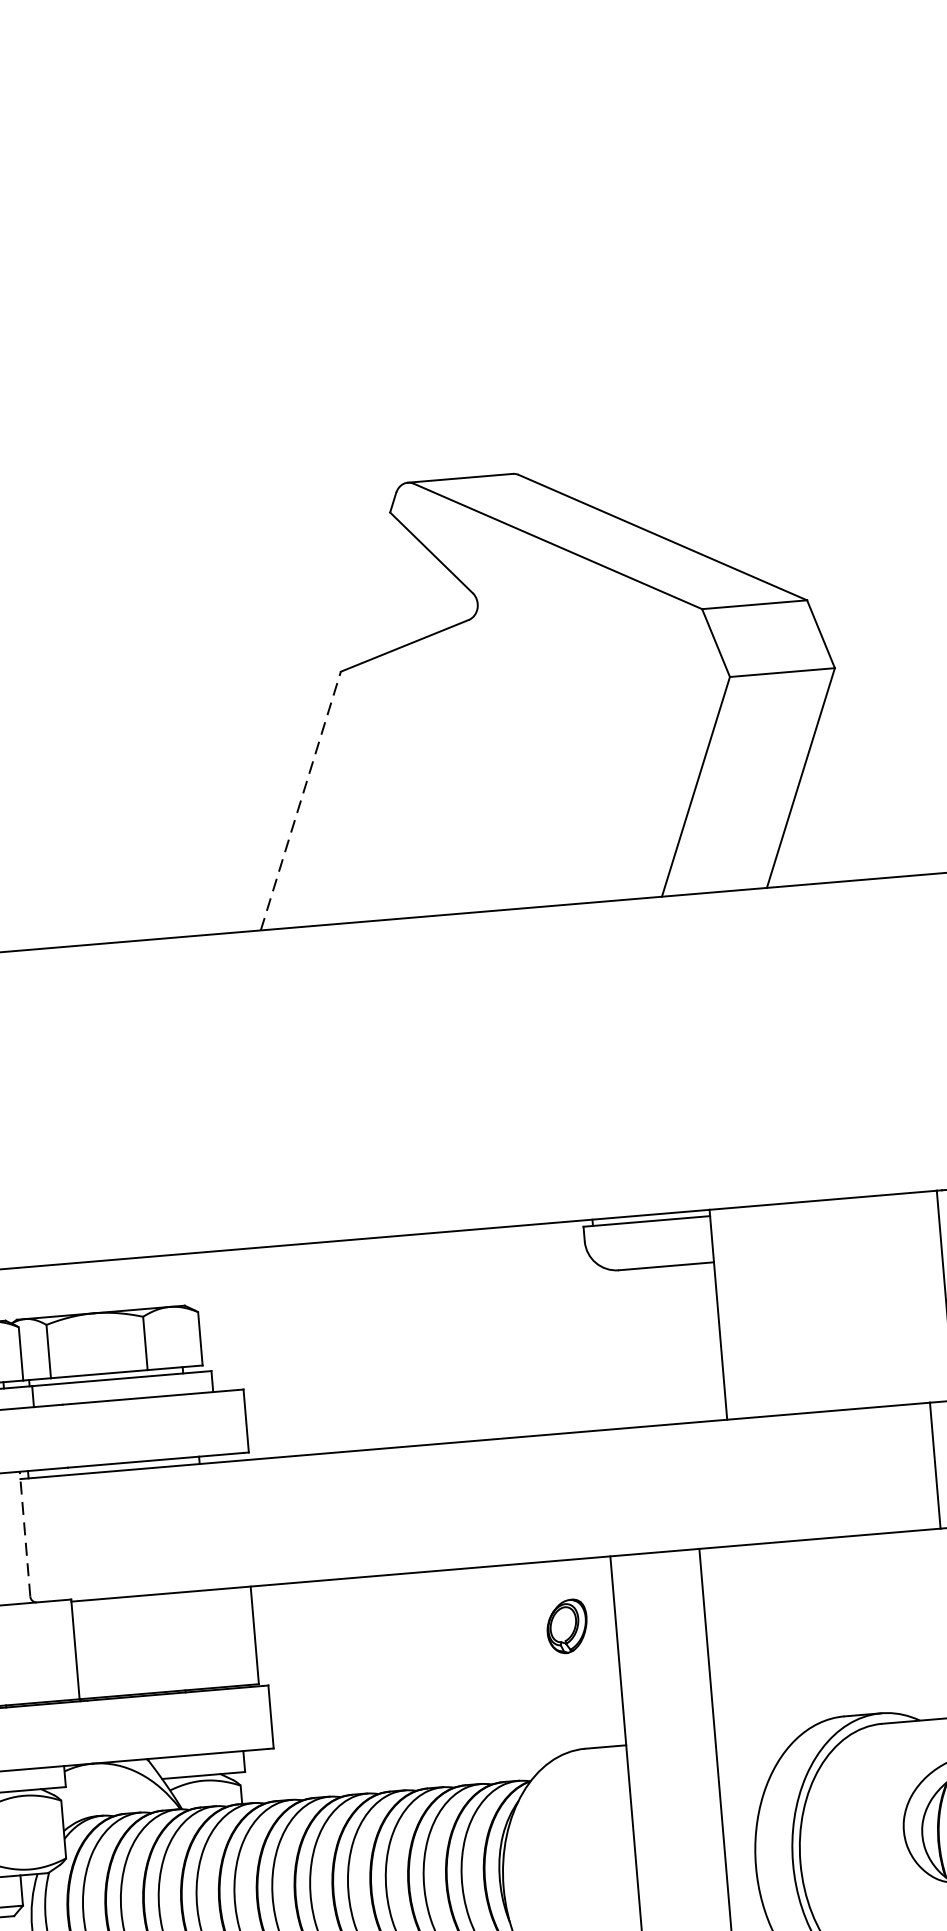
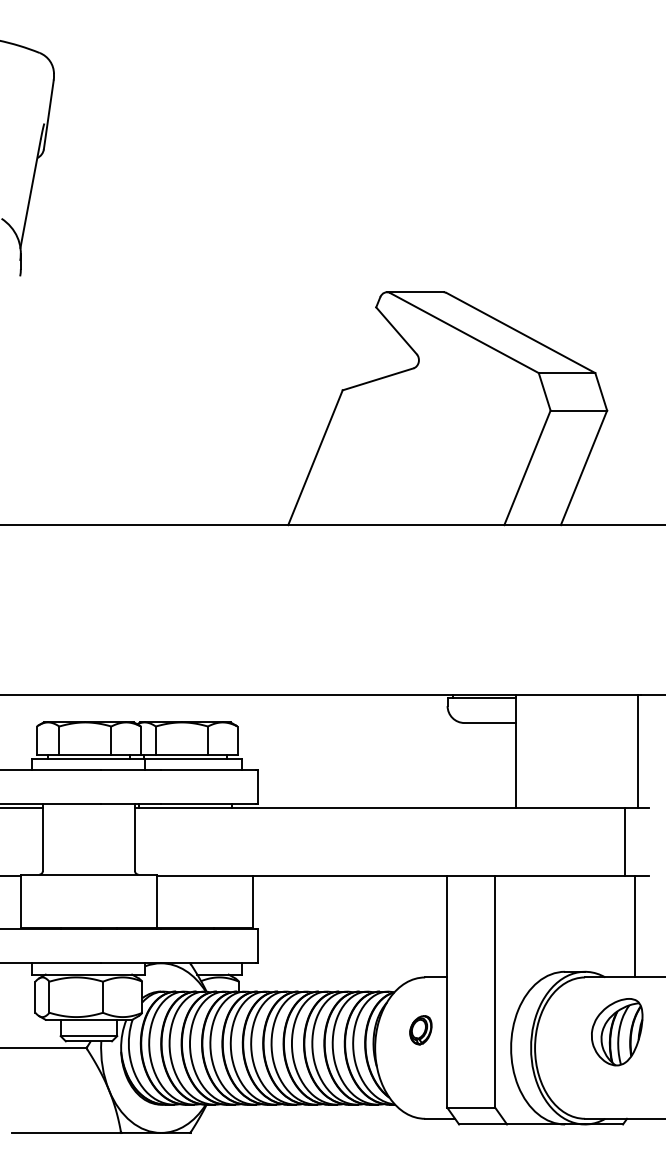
line: (300, 800) -> (315, 457), dashed -> solid
line: (25, 1534) -> (135, 837), dashed -> solid
part: (566, 1627) -> (420, 1030), moved

